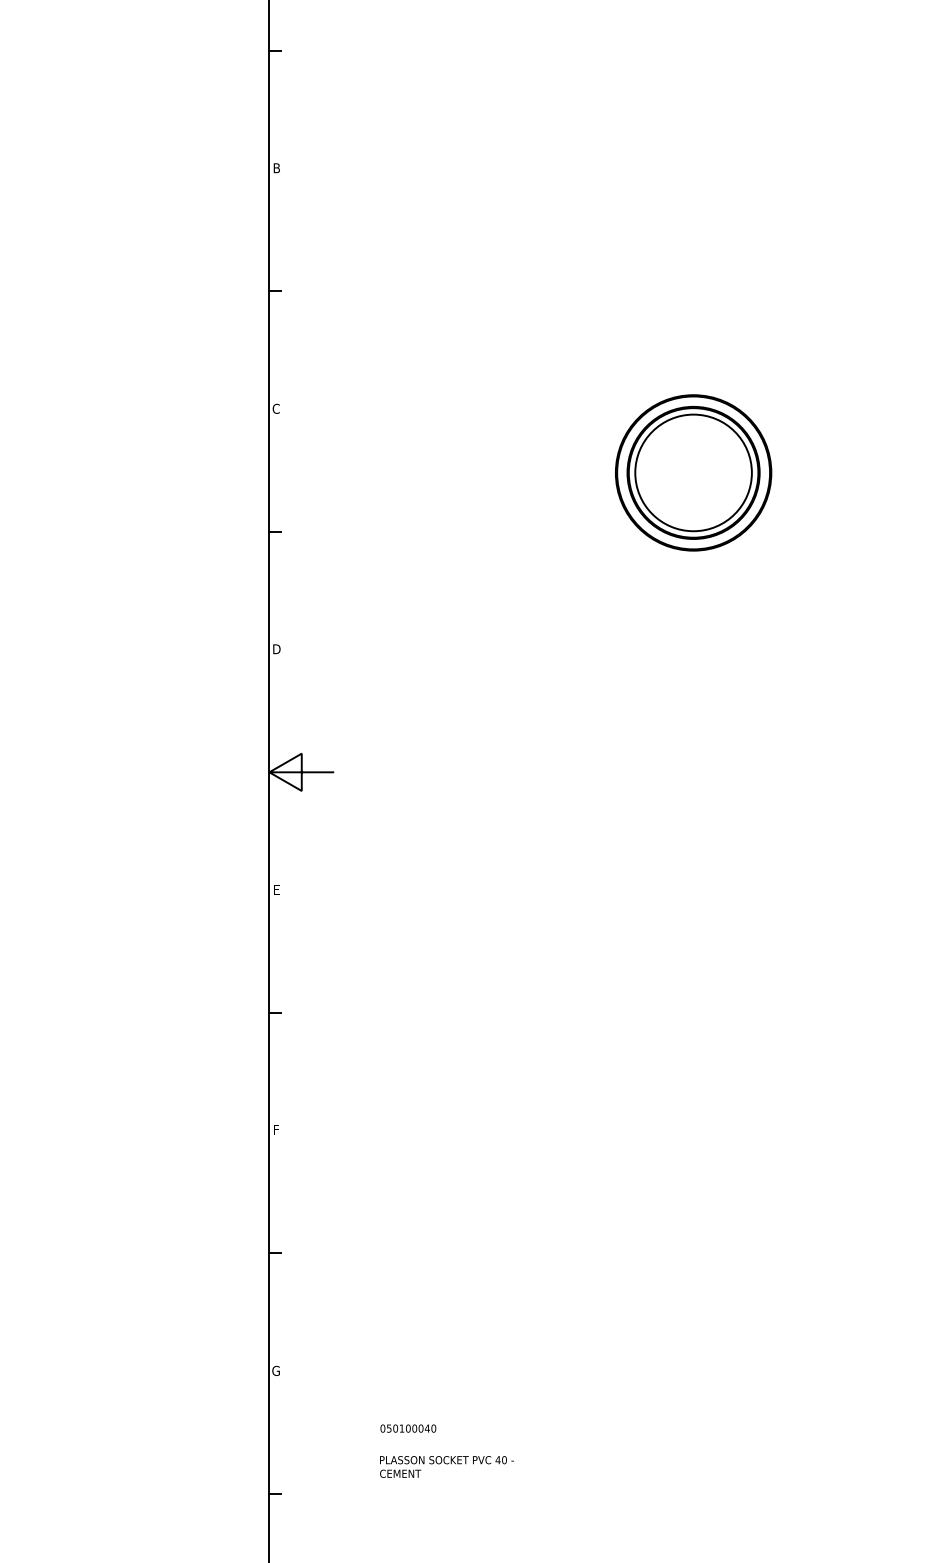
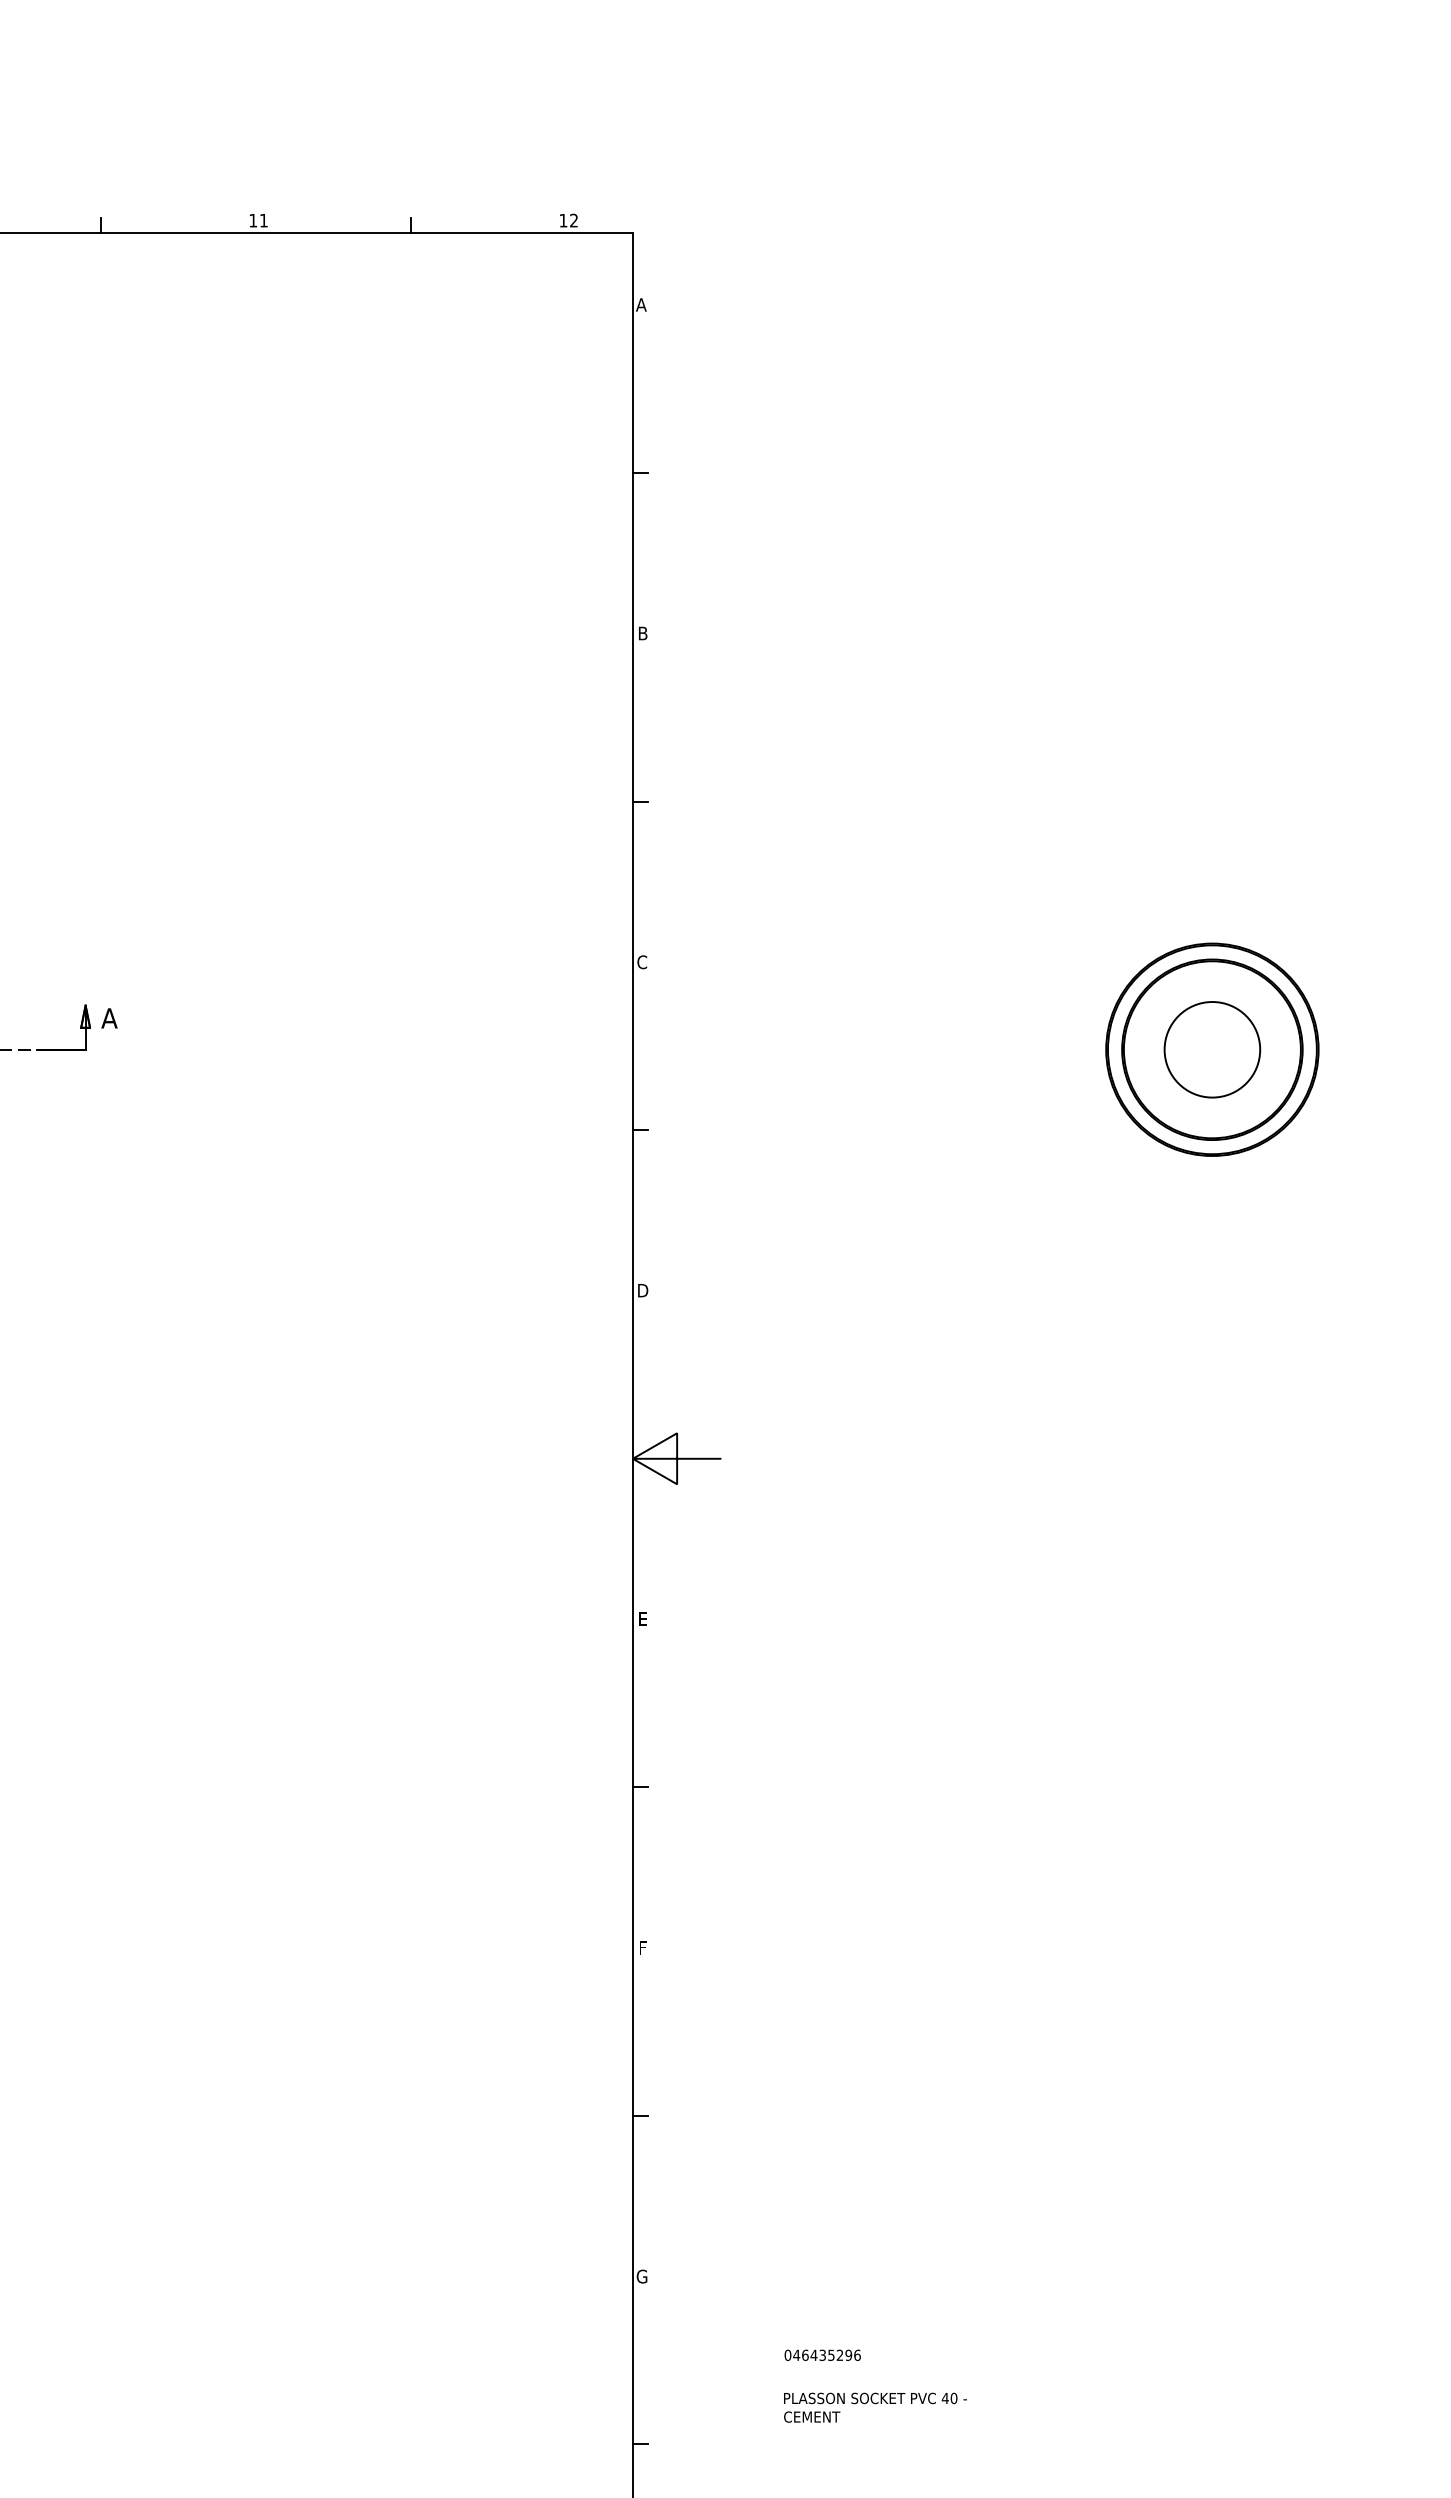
circle: (693, 472) -> (1212, 1049), size x0.6
text: (411, 1427) -> (826, 2354), 050100040 -> 046435296

